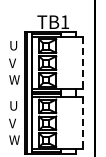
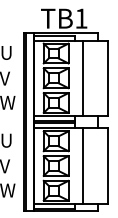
line: (66, 62) -> (83, 77), added
line: (83, 63) -> (108, 78), dashed -> solid
line: (66, 123) -> (83, 166), added
line: (83, 123) -> (108, 166), dashed -> solid

